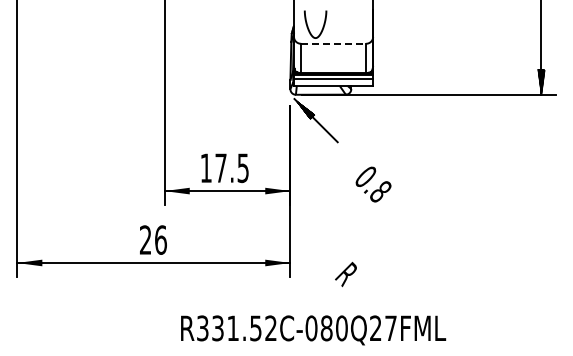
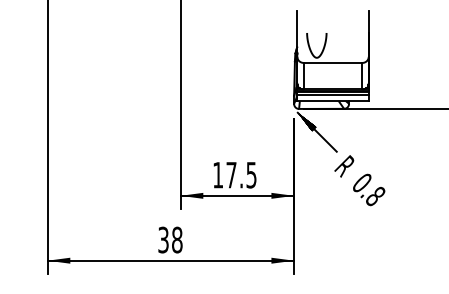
line: (334, 43) -> (333, 62), dashed -> solid
text: (153, 239) -> (170, 239), 26 -> 38
text: (345, 274) -> (343, 166), moved

